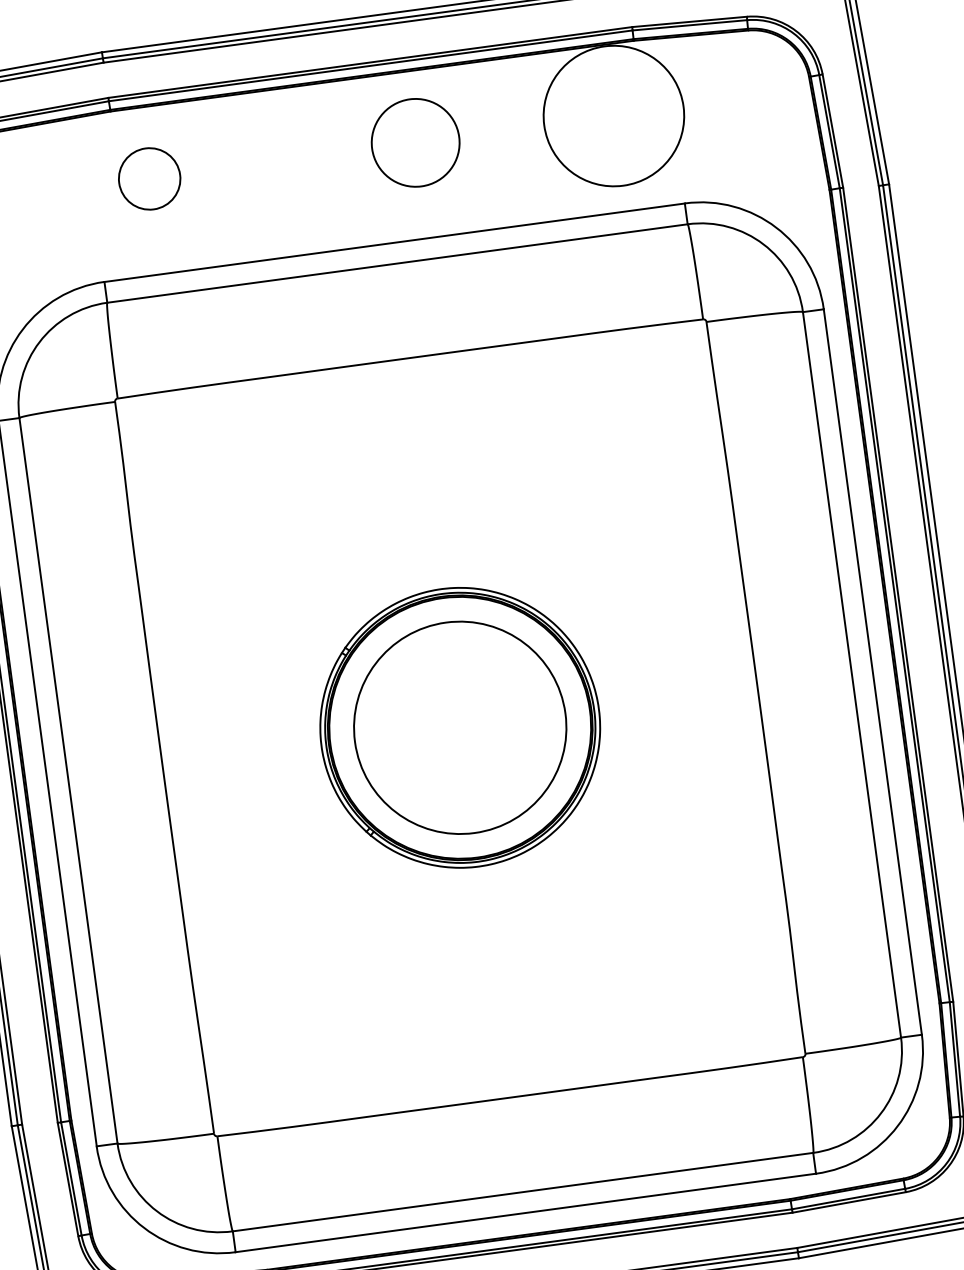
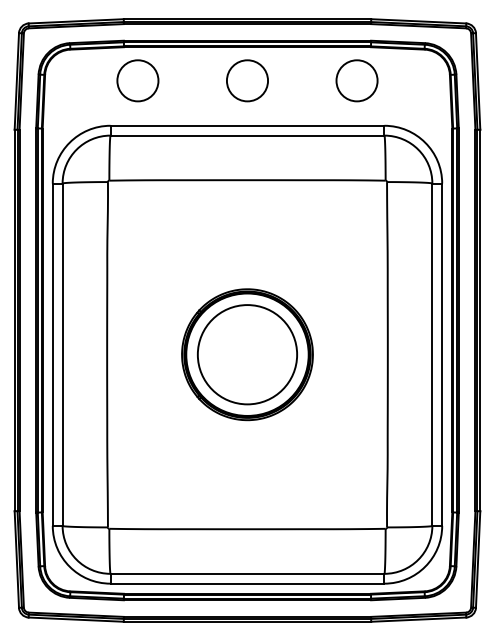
circle: (612, 115) -> (356, 80), size x0.62
circle: (415, 142) -> (247, 80), moved
circle: (148, 178) -> (137, 80), size x1.43

